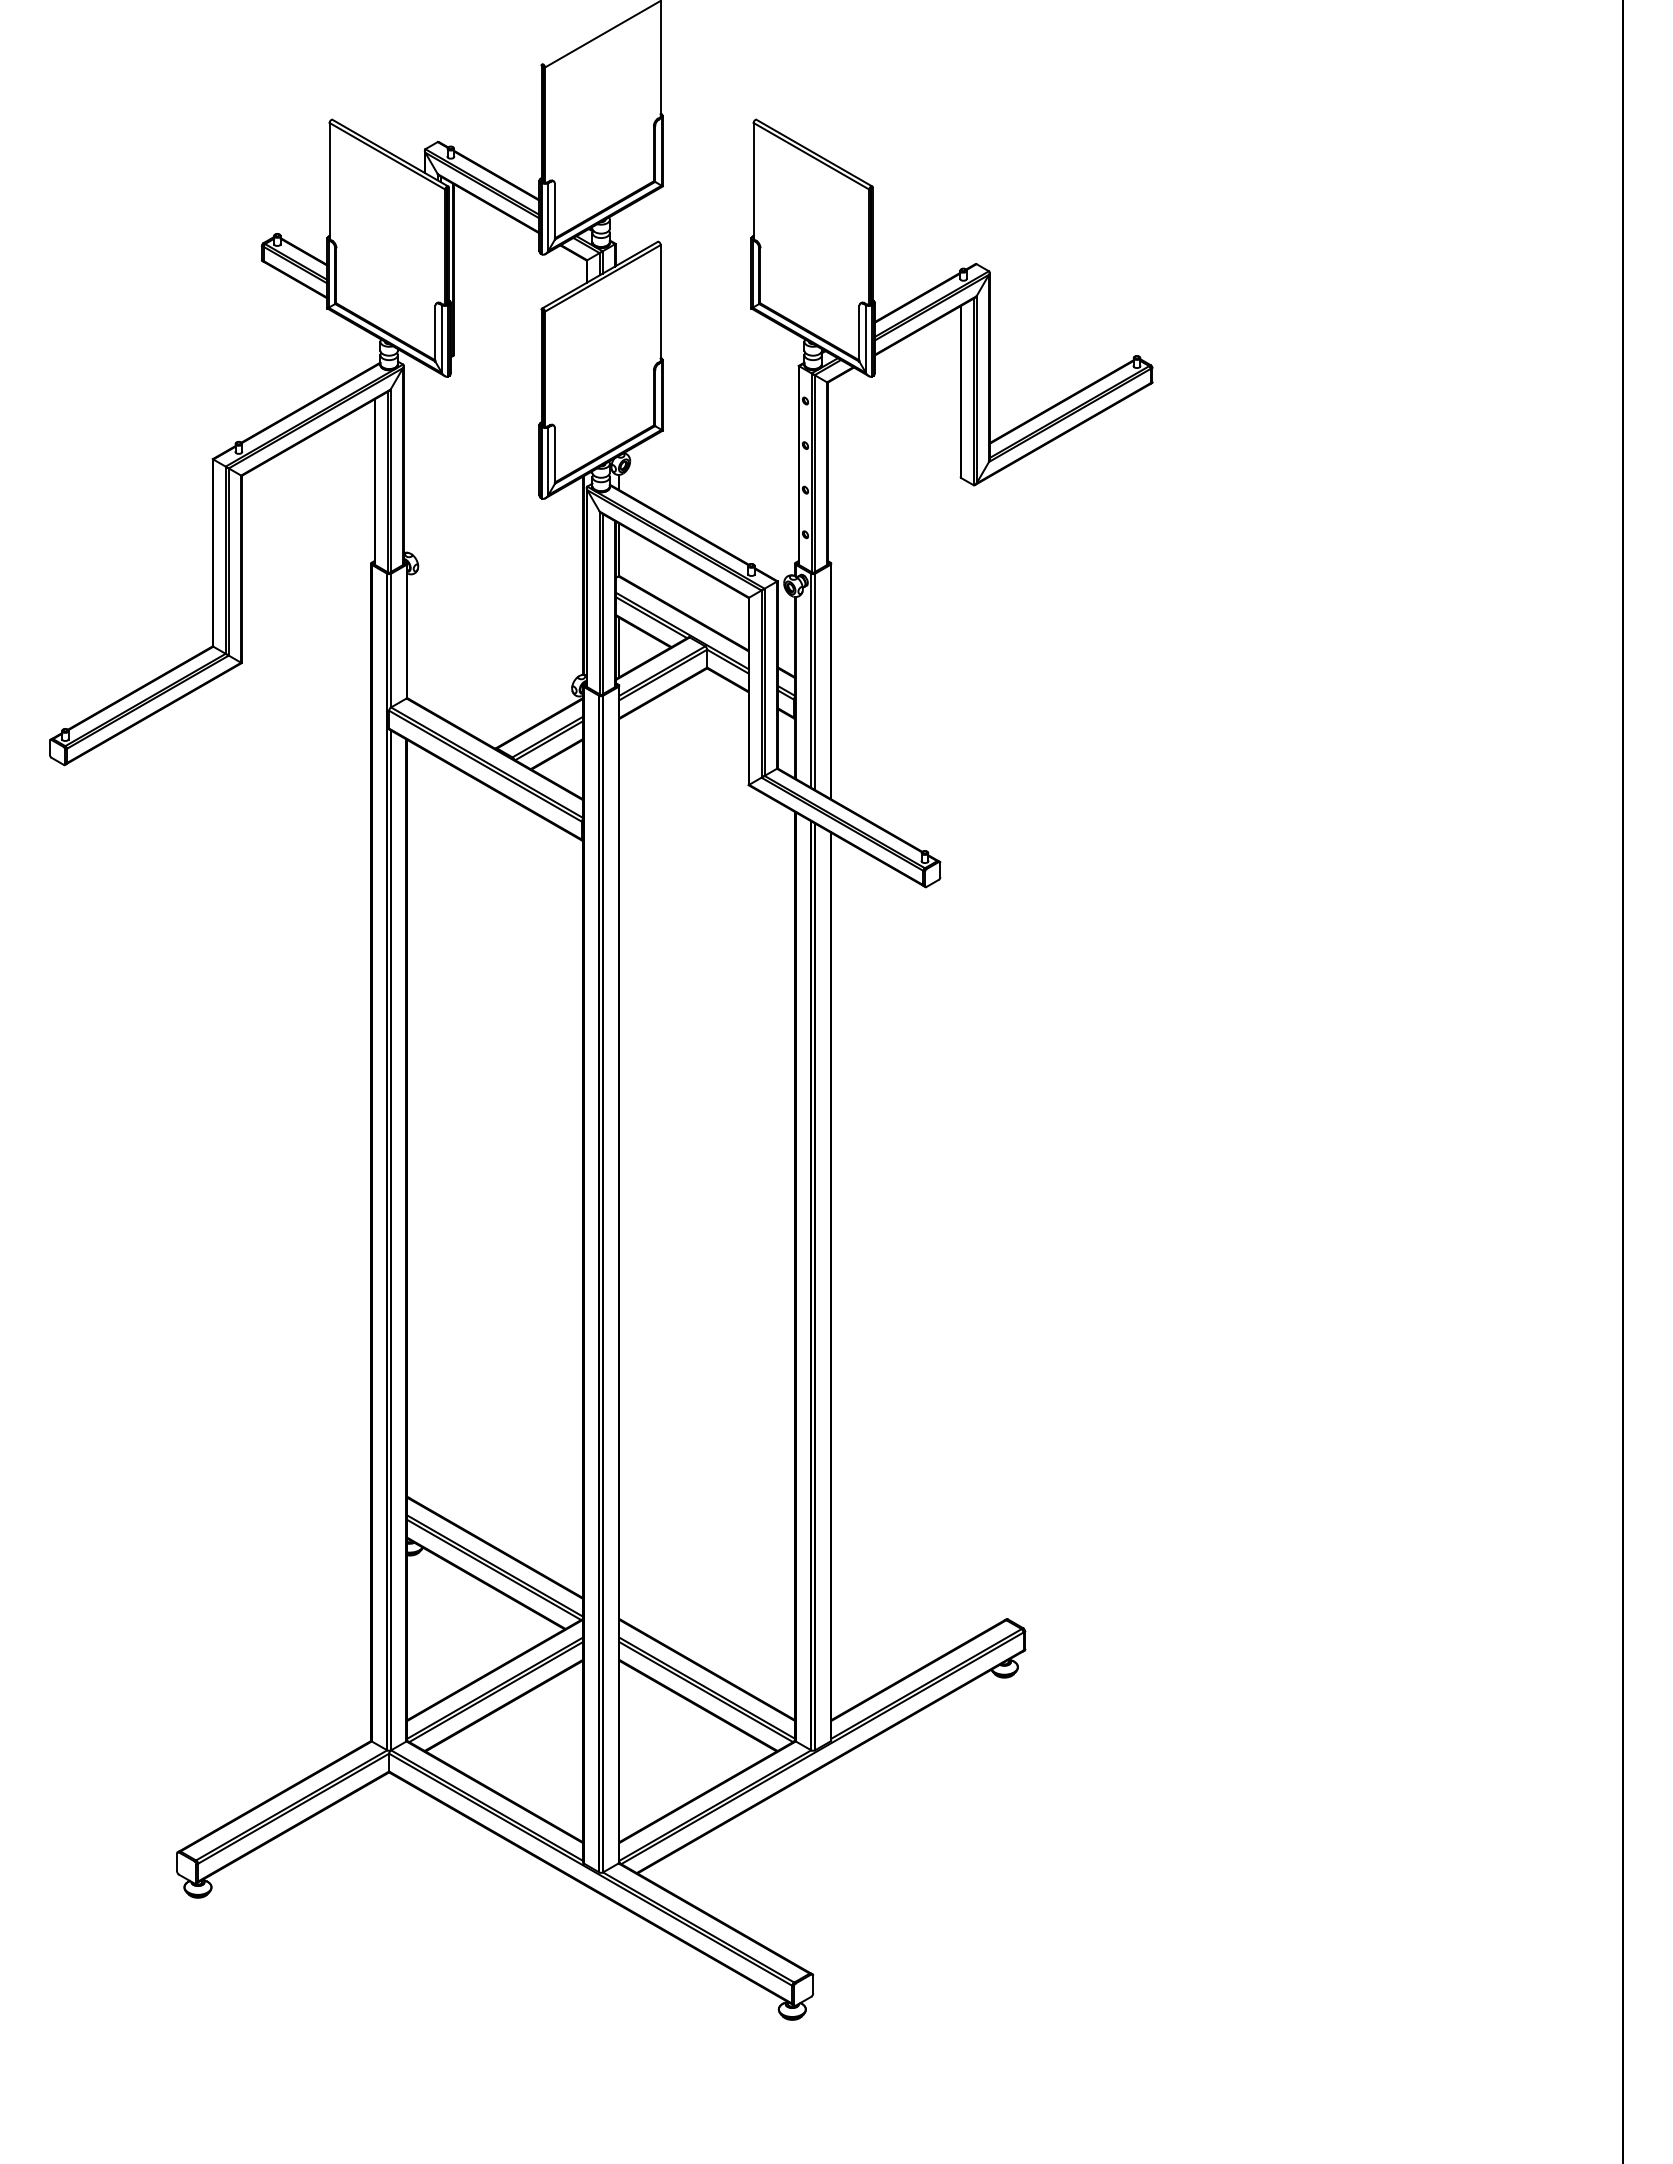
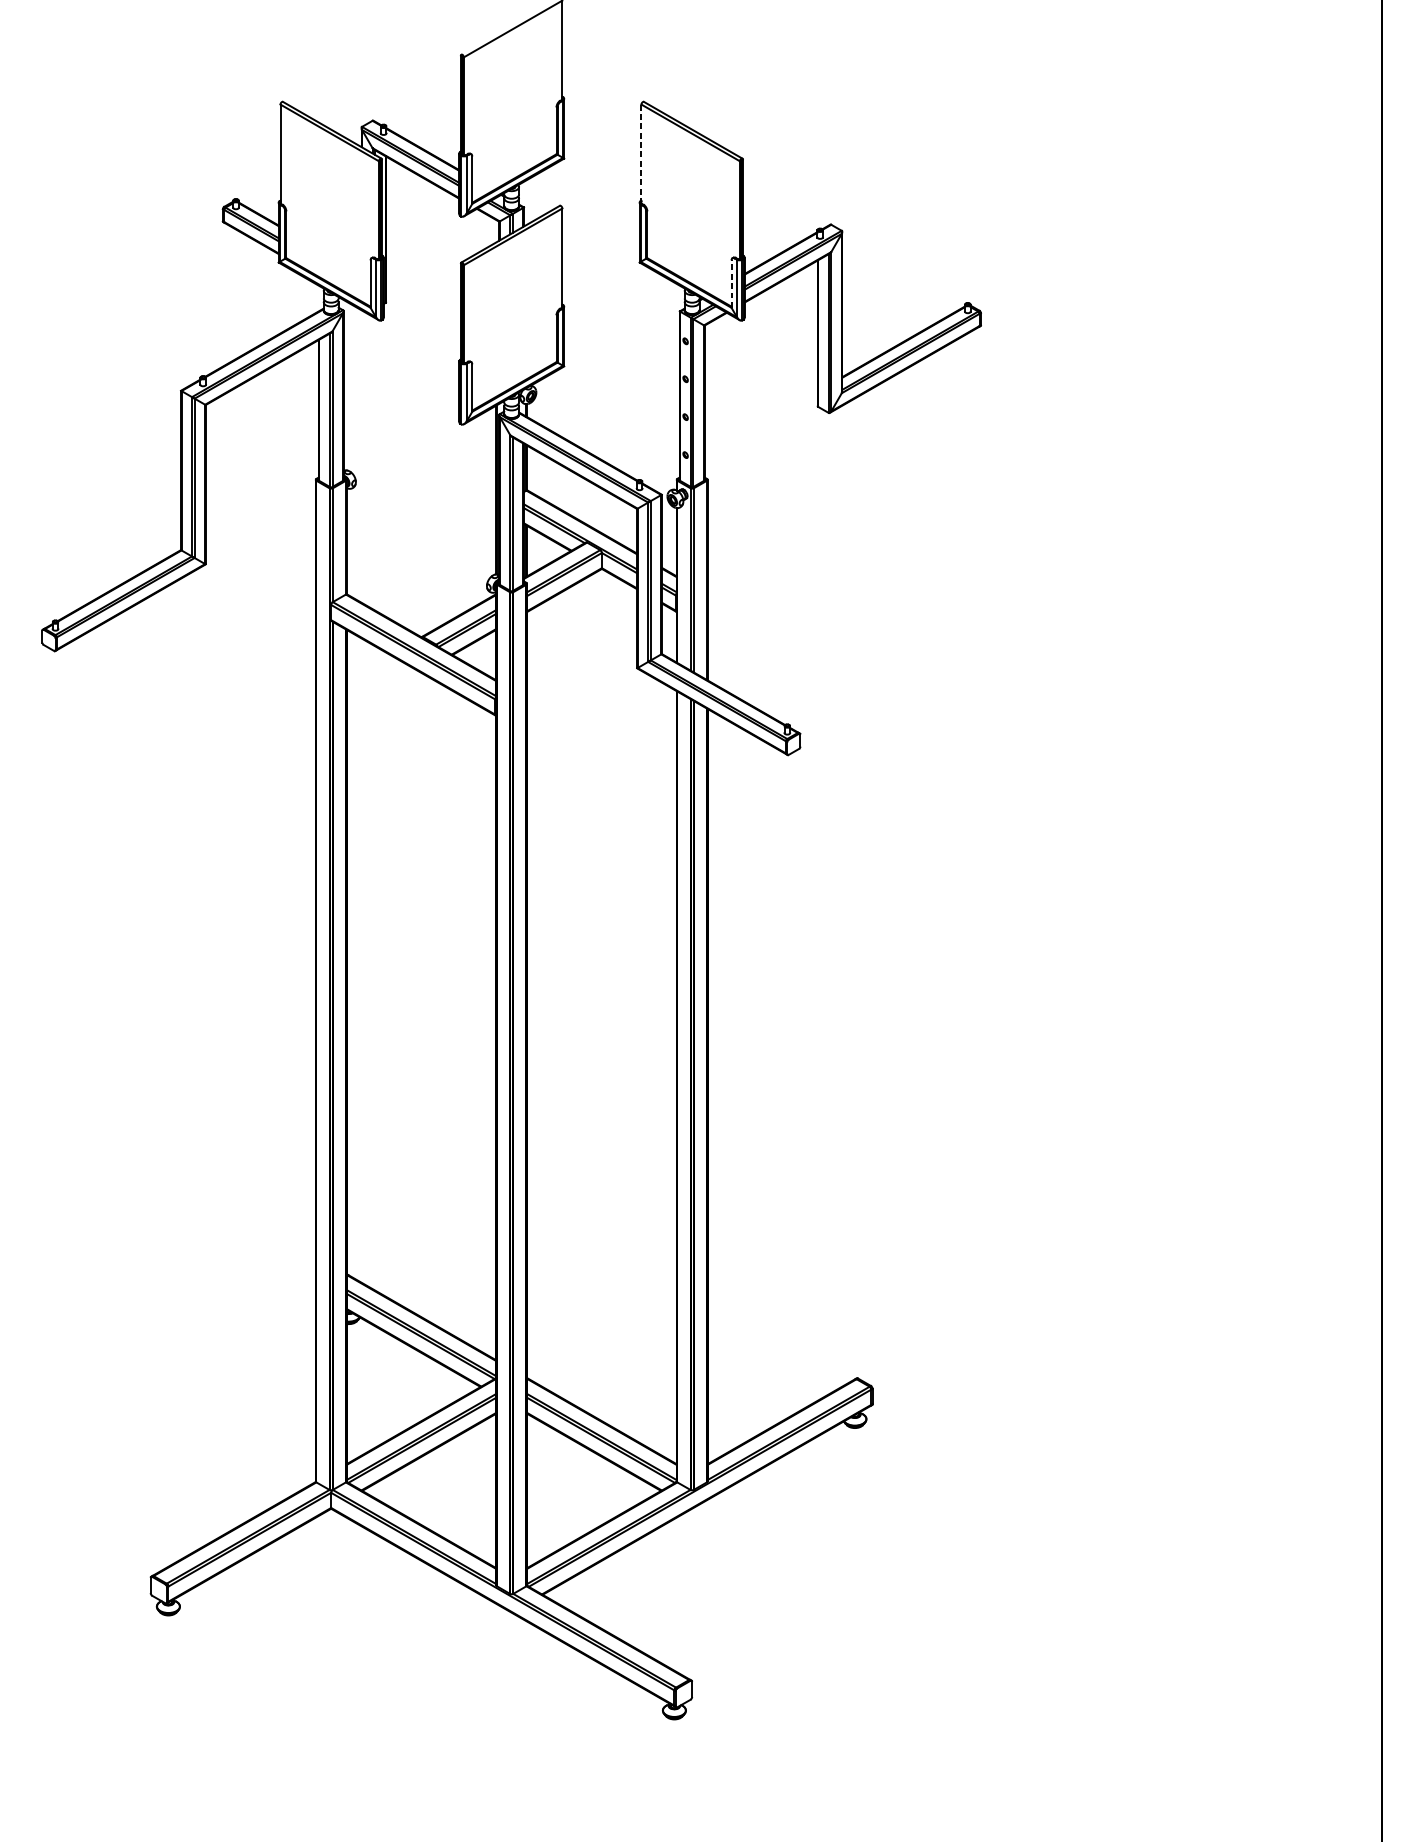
line: (753, 181) -> (641, 154), solid -> dashed
line: (859, 333) -> (731, 283), solid -> dashed

